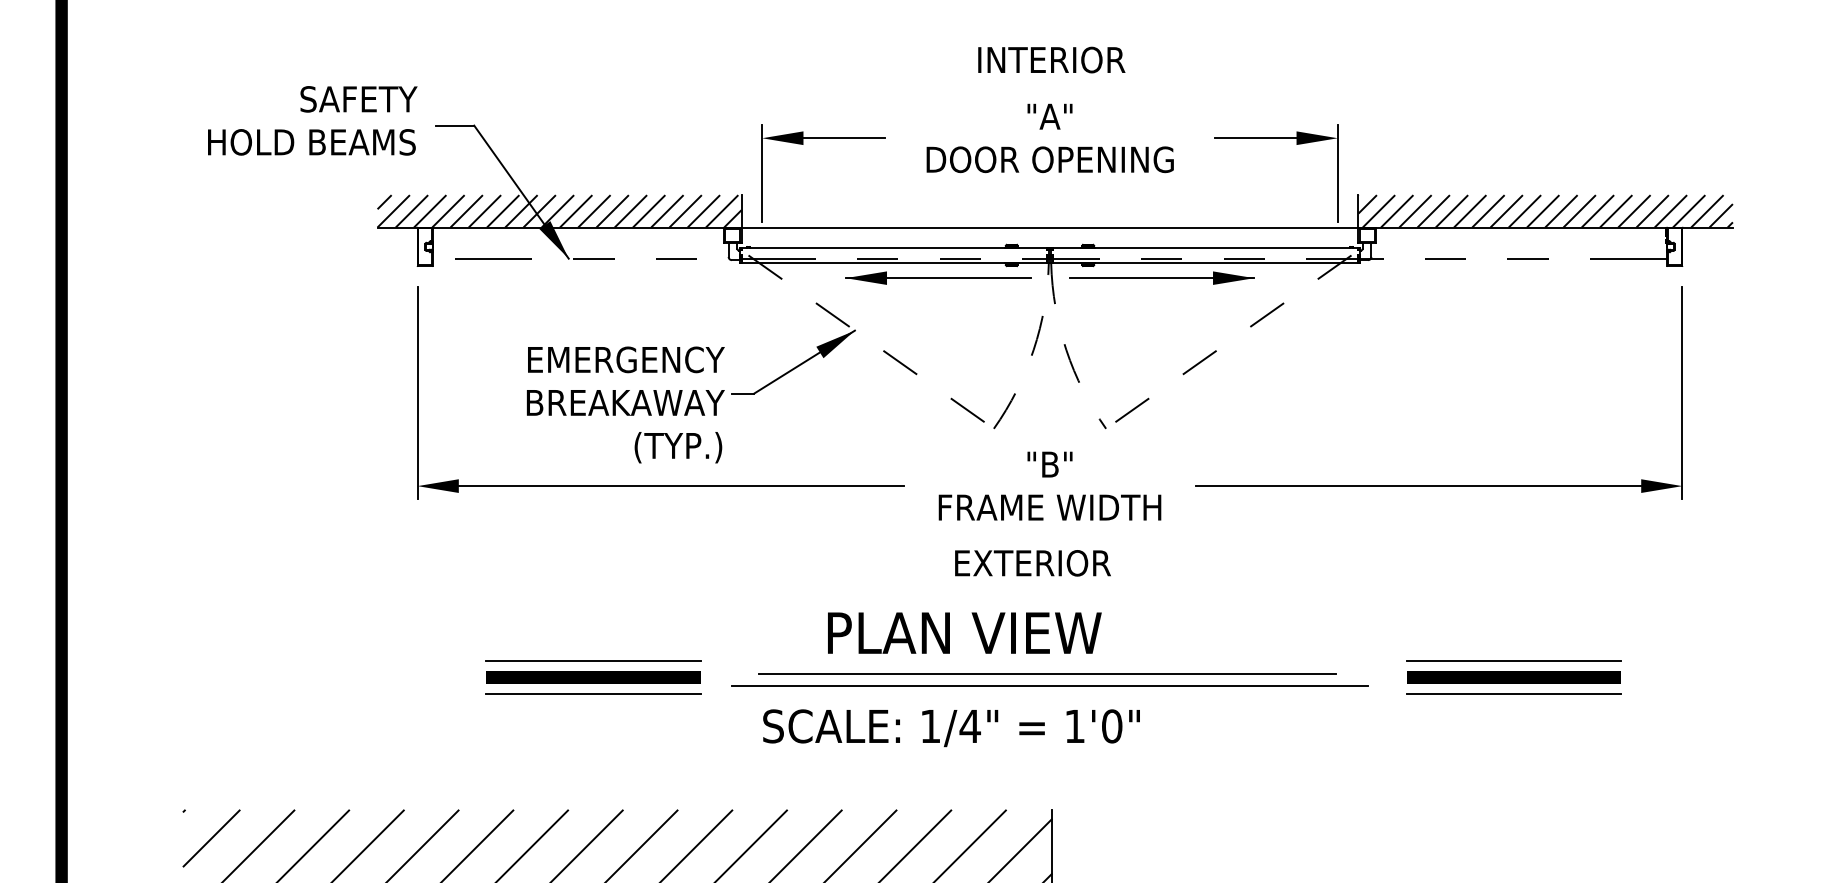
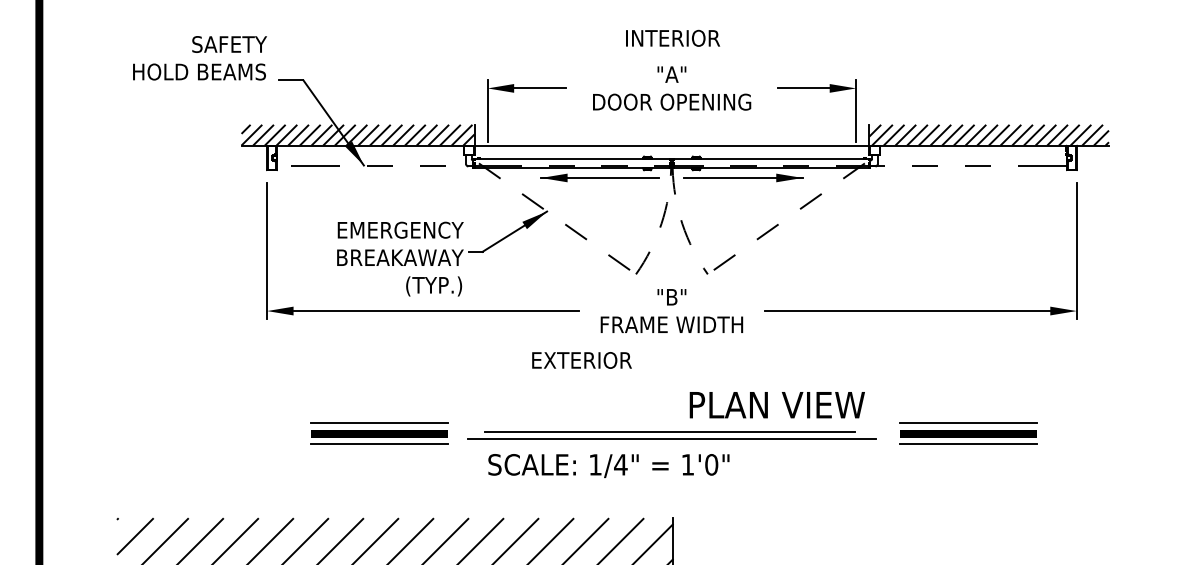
text: (311, 121) -> (199, 58), moved
text: (1032, 563) -> (581, 360), moved
text: (963, 633) -> (776, 405), moved

